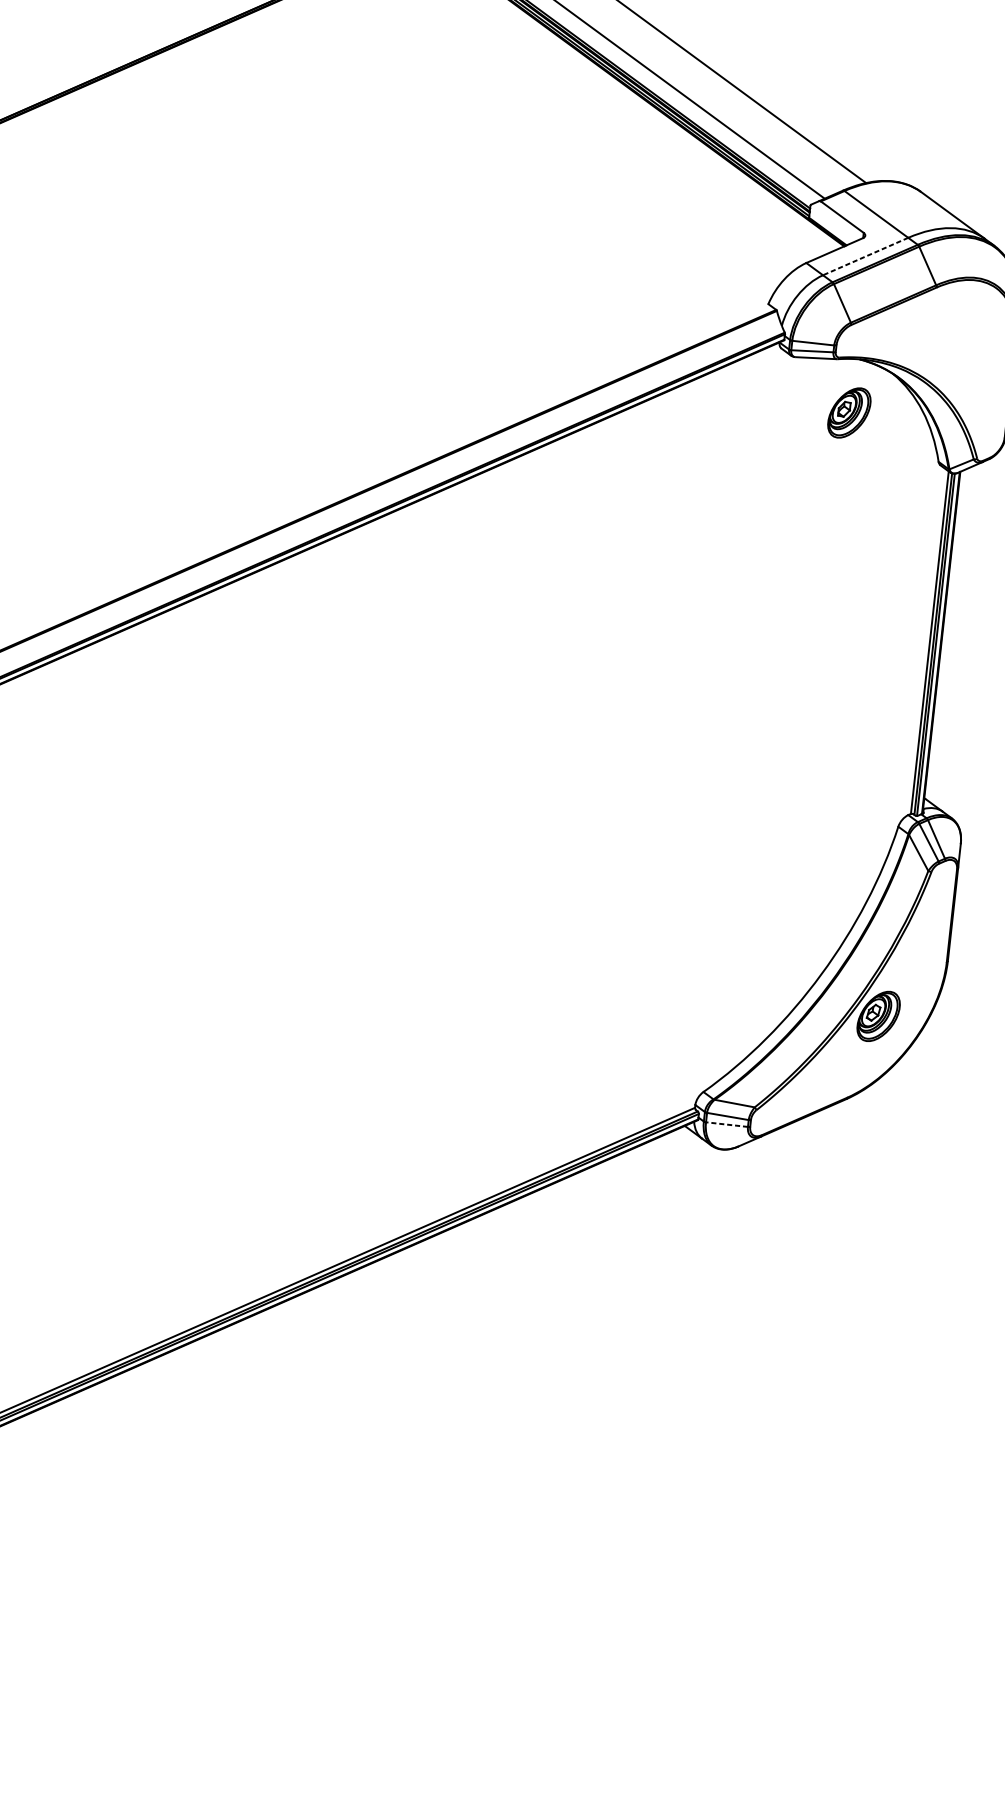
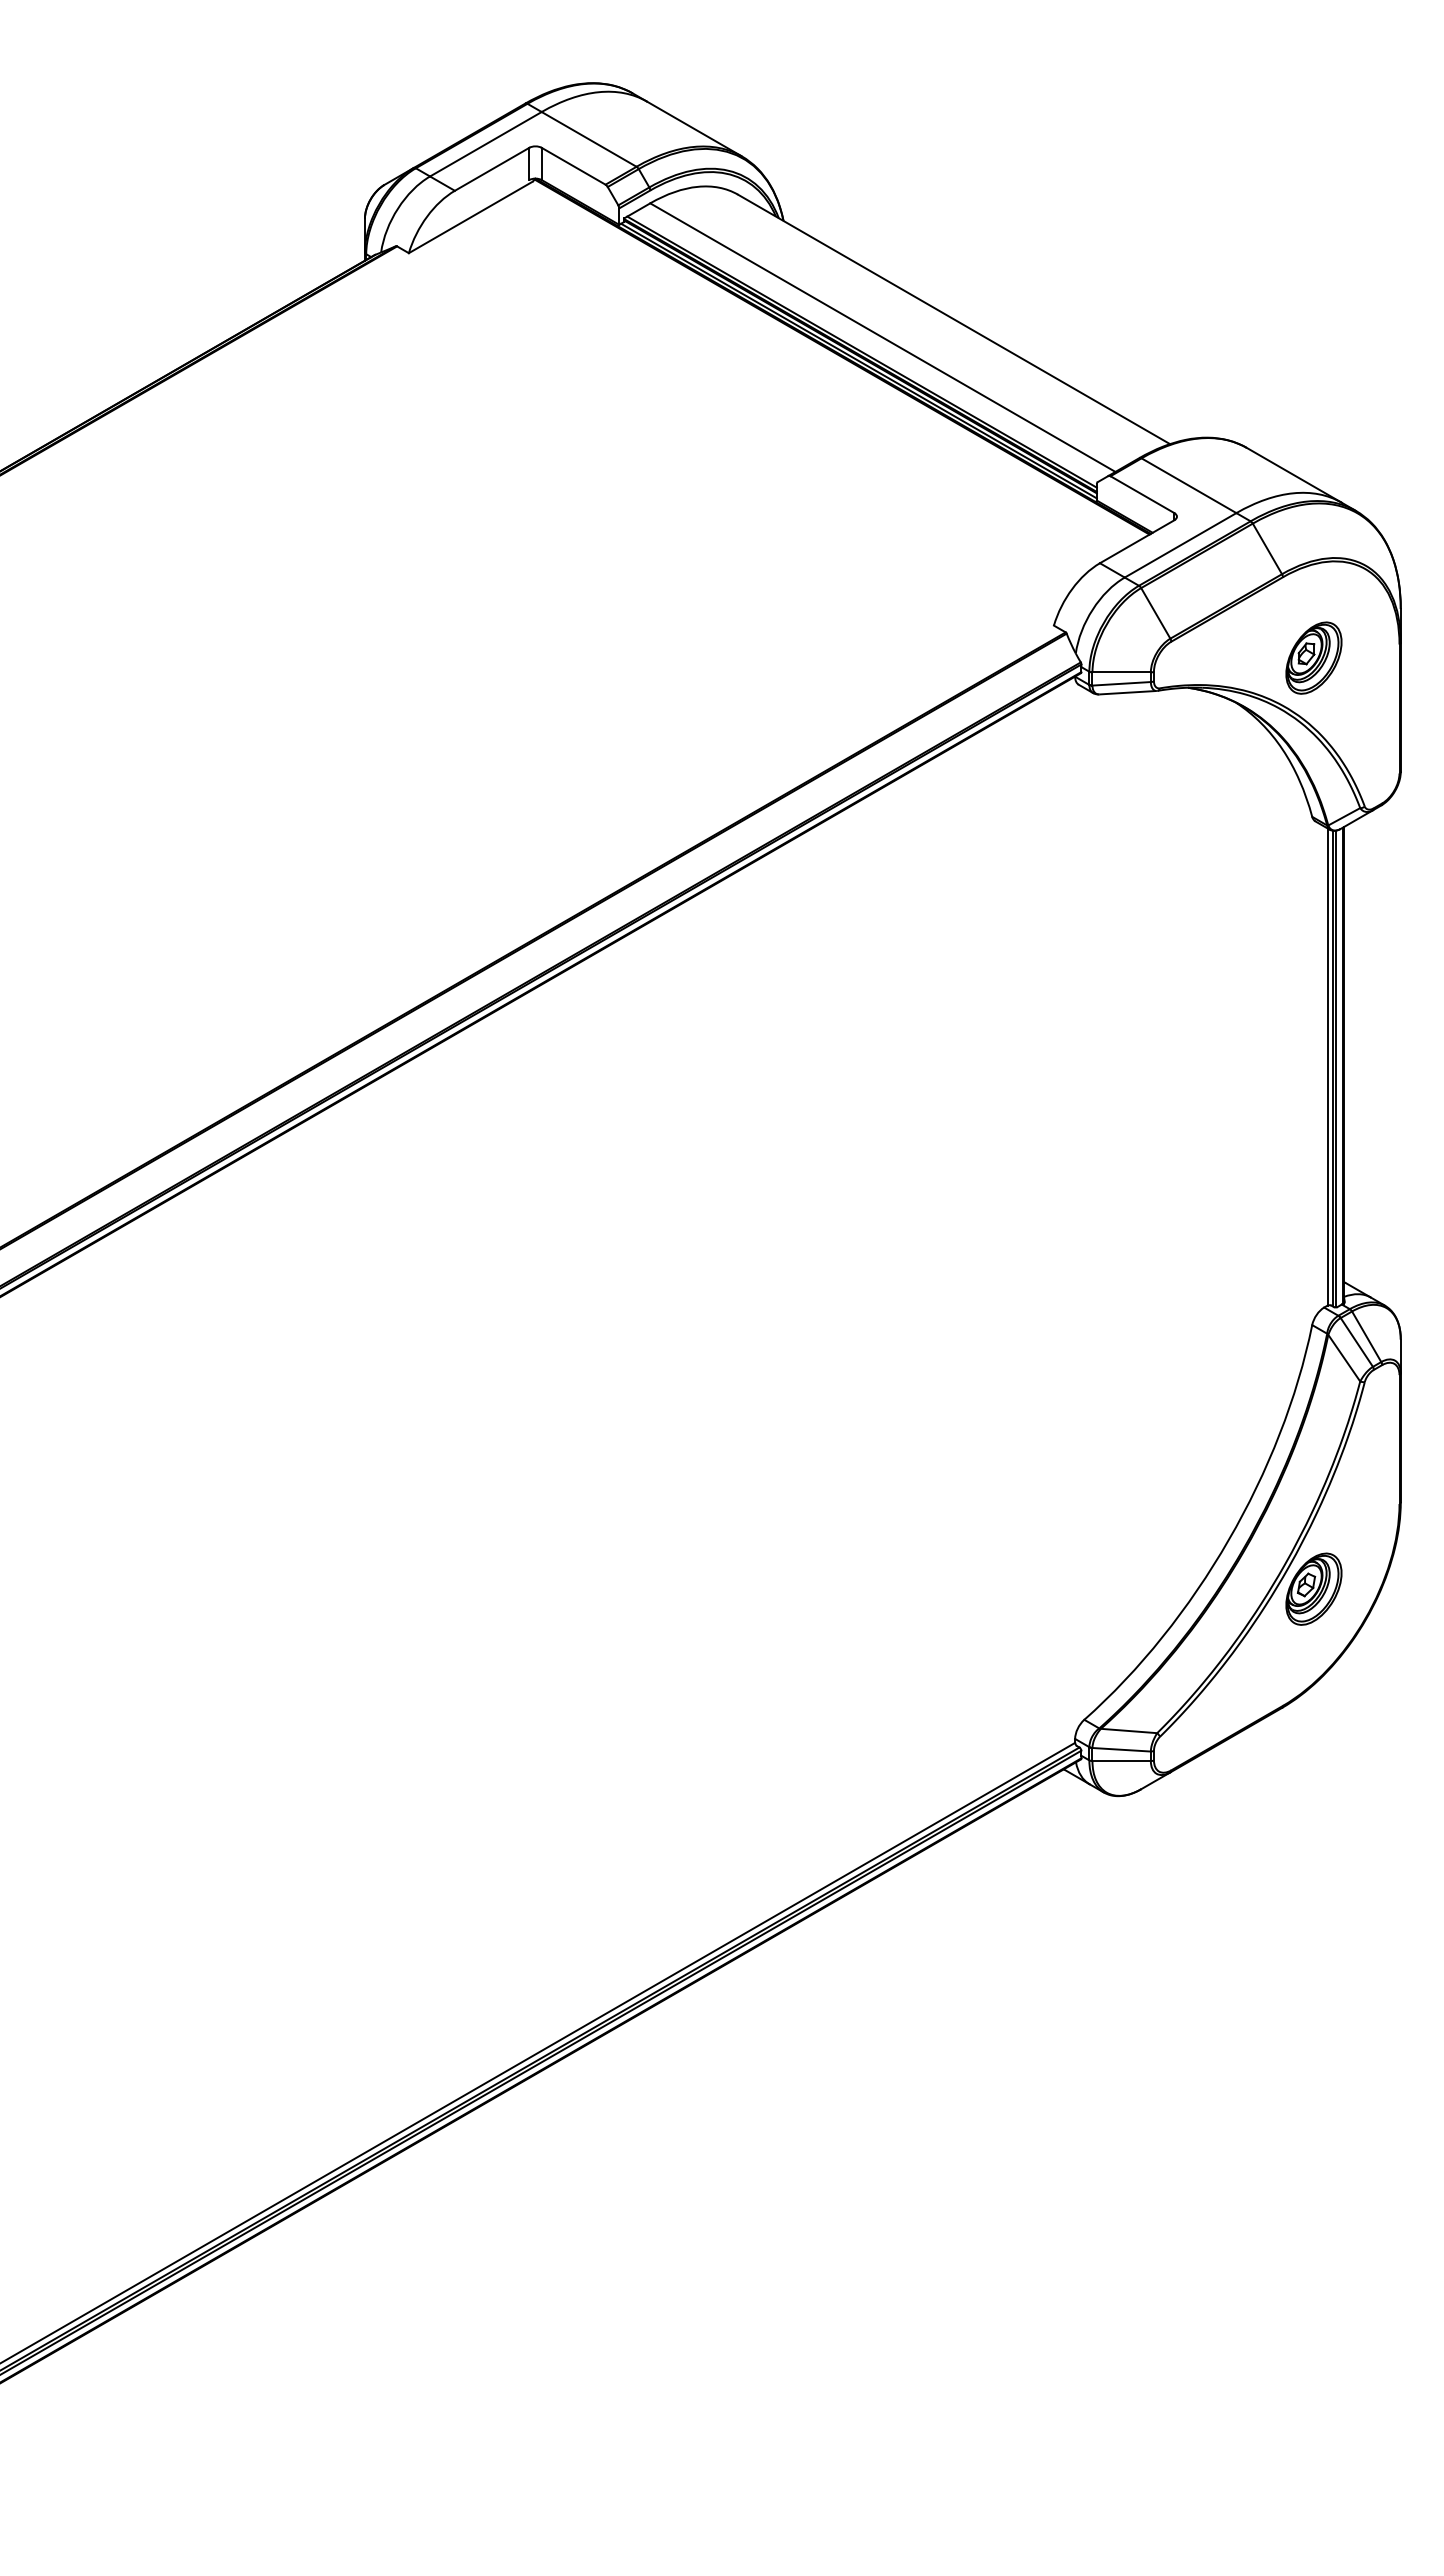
line: (865, 256) -> (1180, 545), dashed -> solid
part: (849, 412) -> (1313, 657), moved
line: (726, 1124) -> (1121, 1761), dashed -> solid

